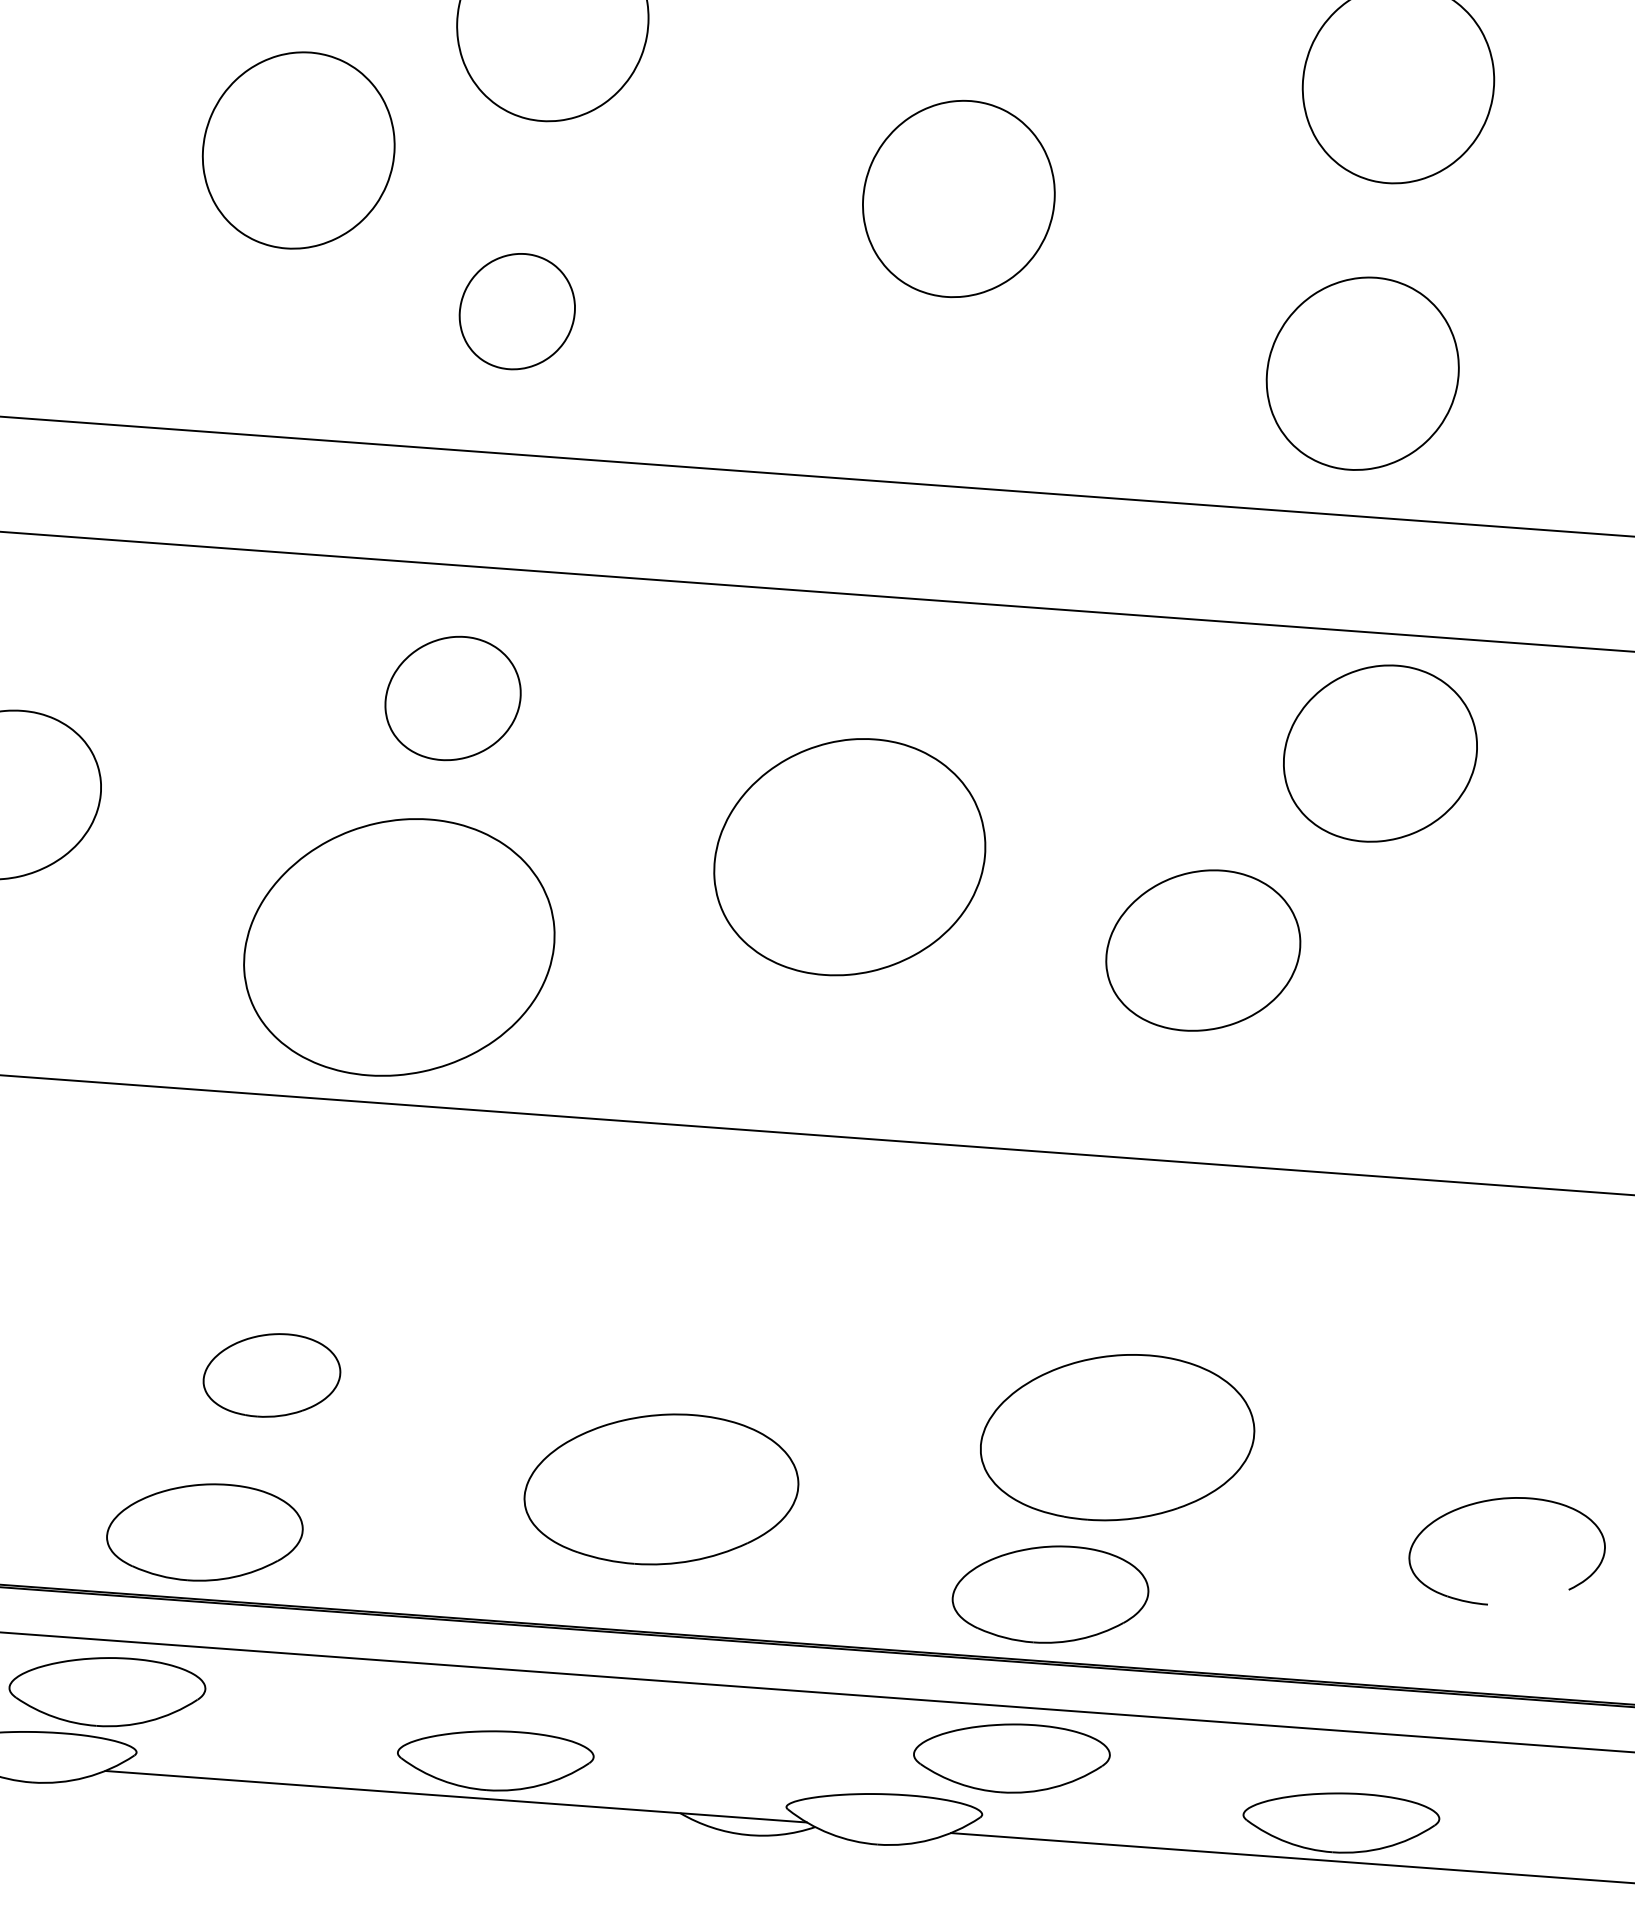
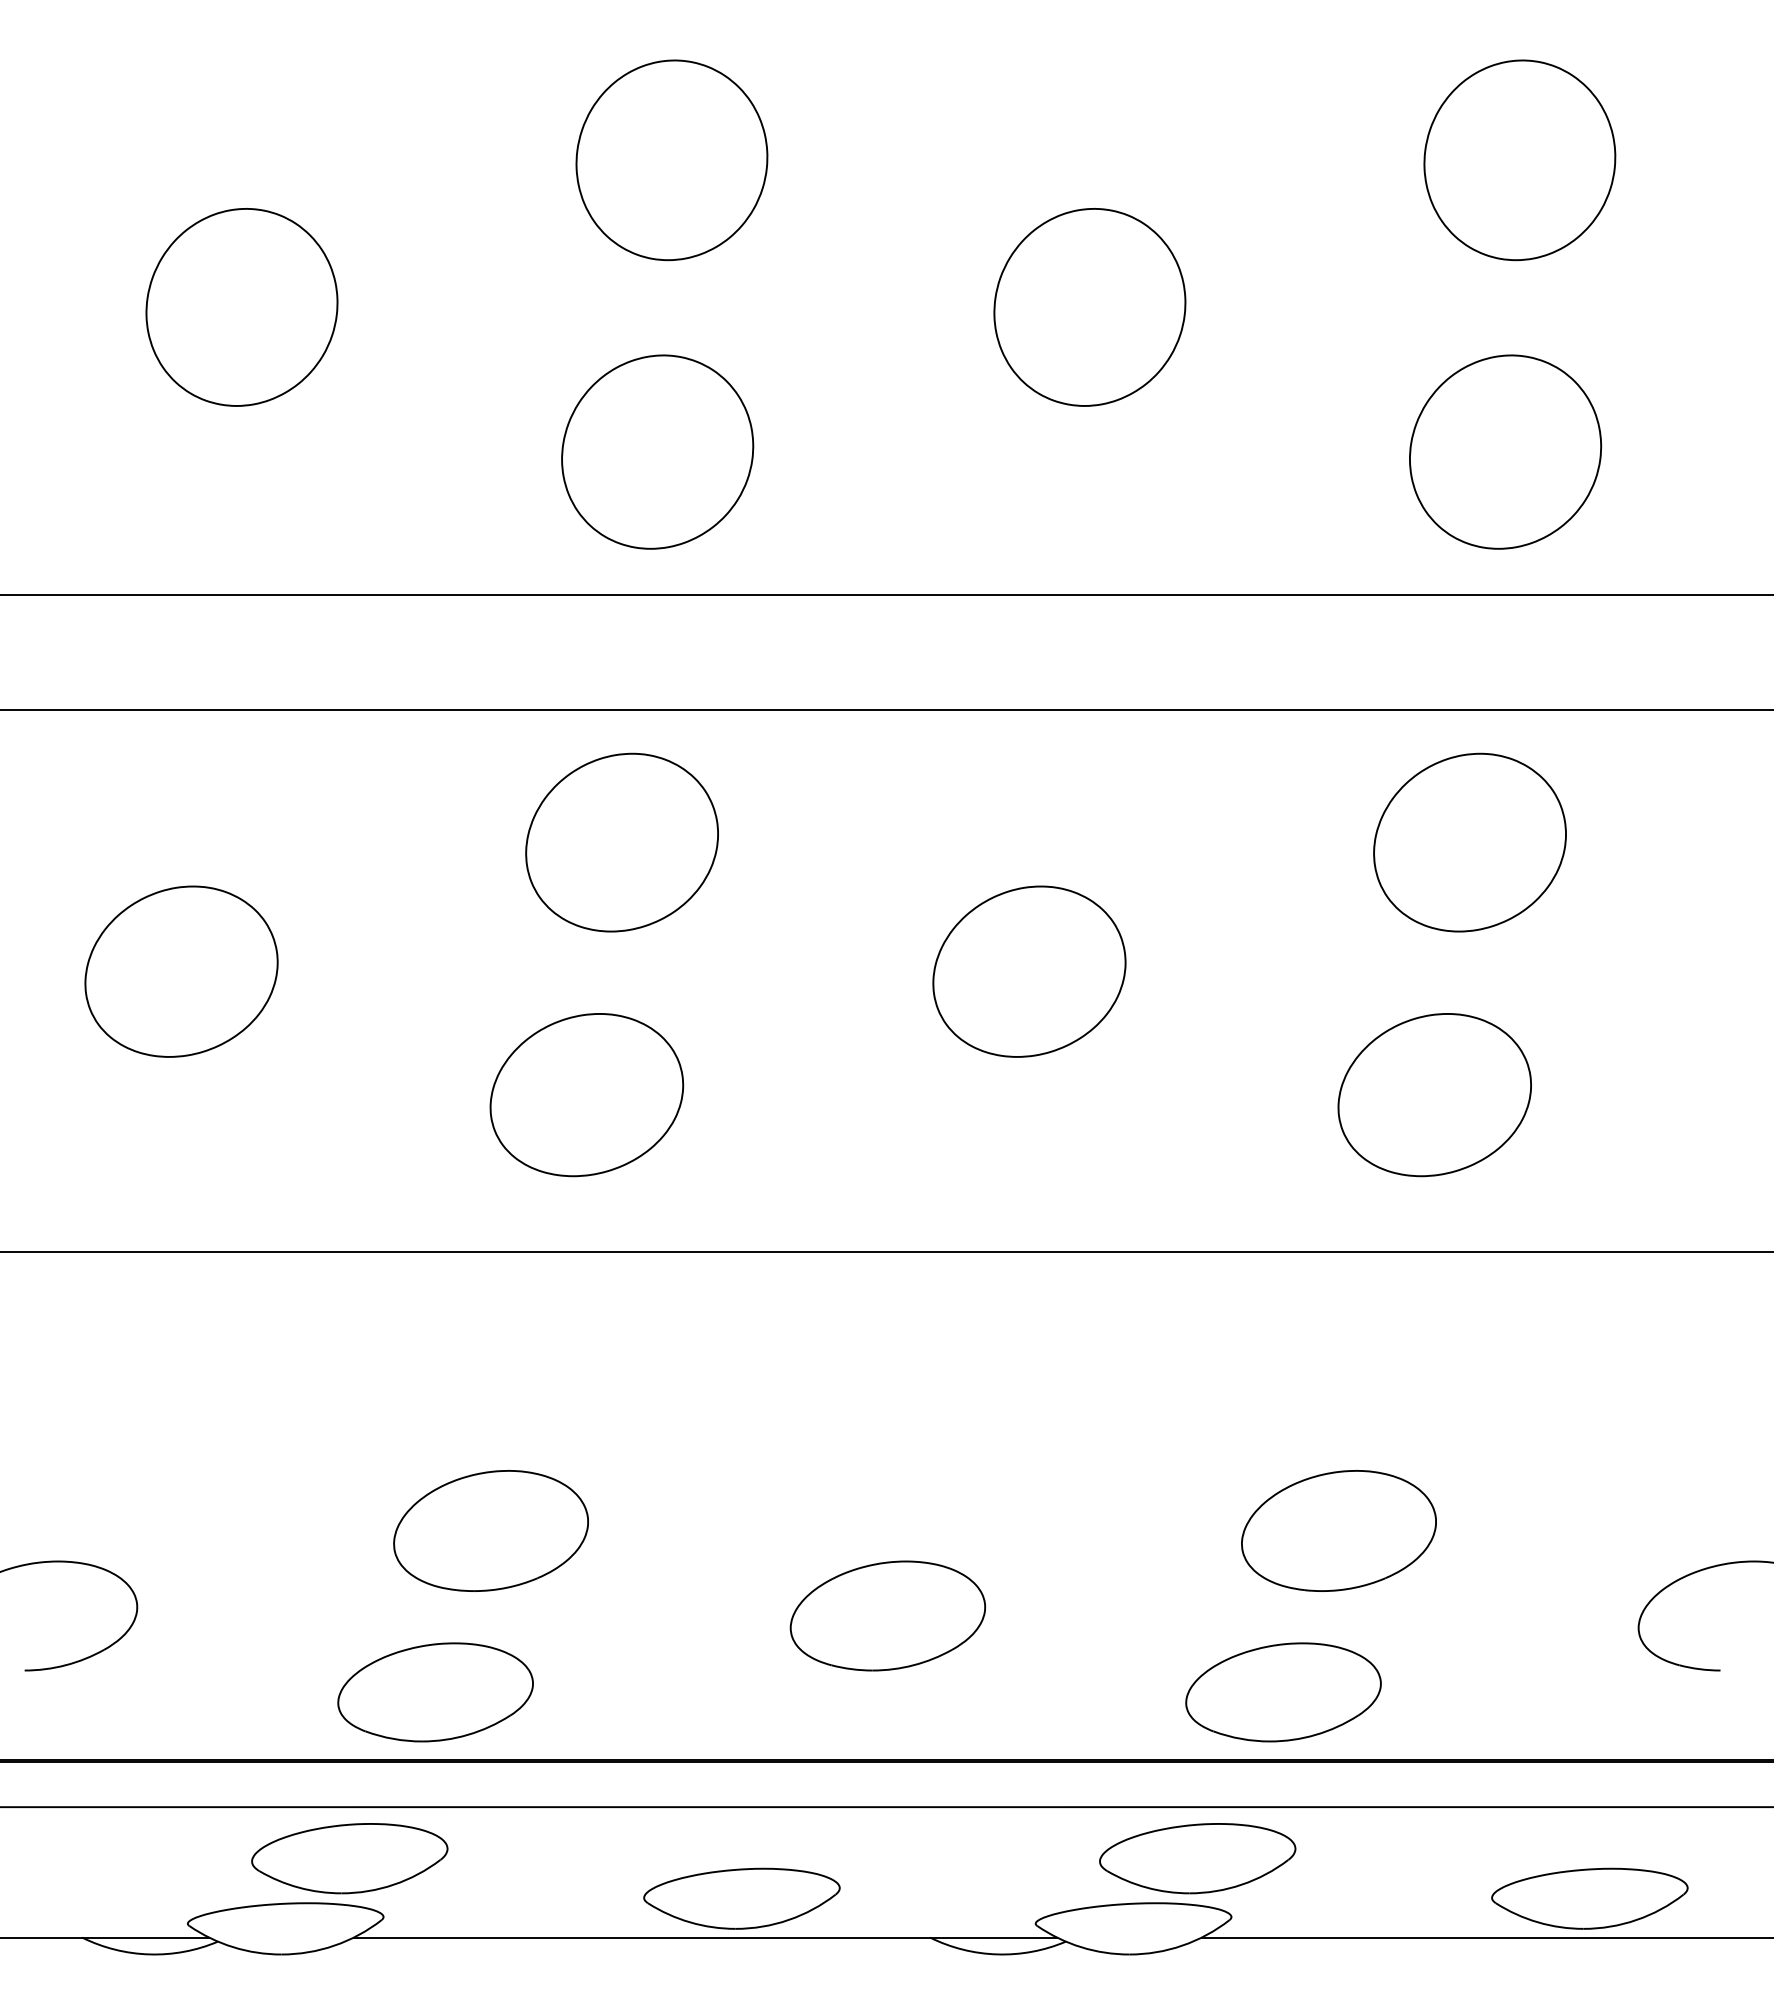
part: (298, 150) -> (241, 307), moved
part: (517, 311) -> (657, 451), size x1.67
part: (452, 698) -> (621, 842), size x1.43
part: (1380, 753) -> (1469, 842), moved
part: (850, 856) -> (1029, 971), size x0.71
part: (399, 948) -> (586, 1095), size x0.62
part: (1203, 951) -> (1434, 1095), moved
part: (271, 1374) -> (490, 1530), size x1.43
part: (1117, 1437) -> (1338, 1530), size x0.71
part: (661, 1488) -> (887, 1615), size x0.71
part: (1011, 1758) -> (1197, 1858), moved

